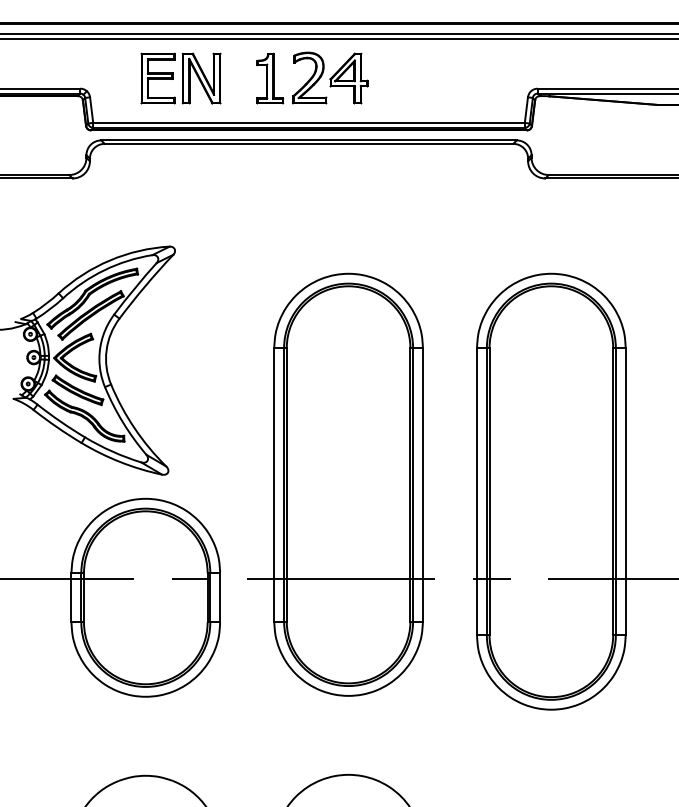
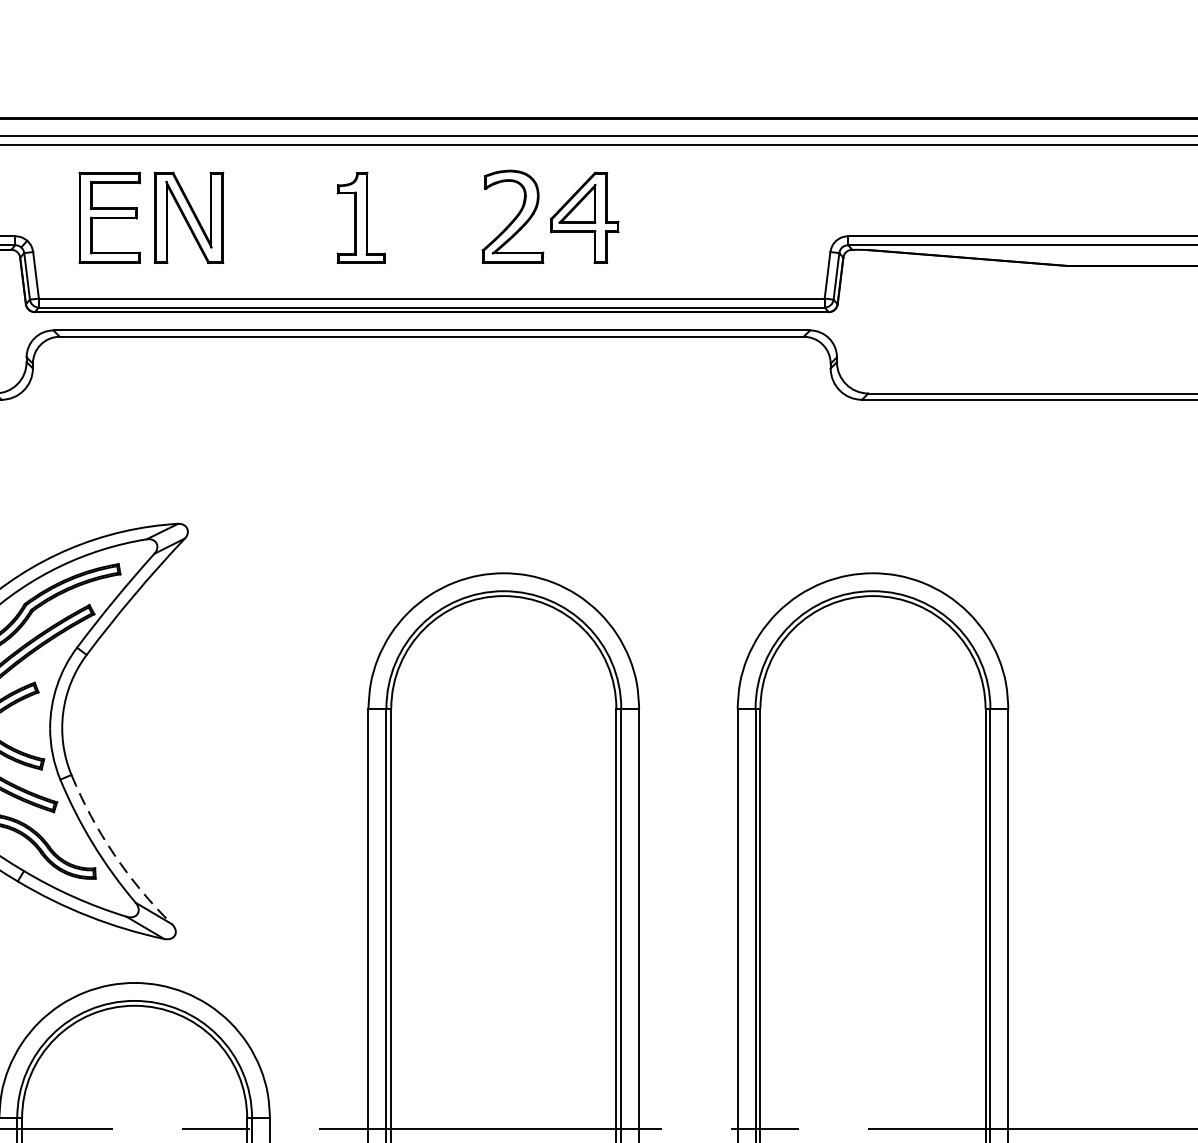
part: (330, 77) -> (550, 215), moved
part: (180, 78) -> (150, 217), moved
arc: (134, 428) -> (114, 854), solid -> dashed

